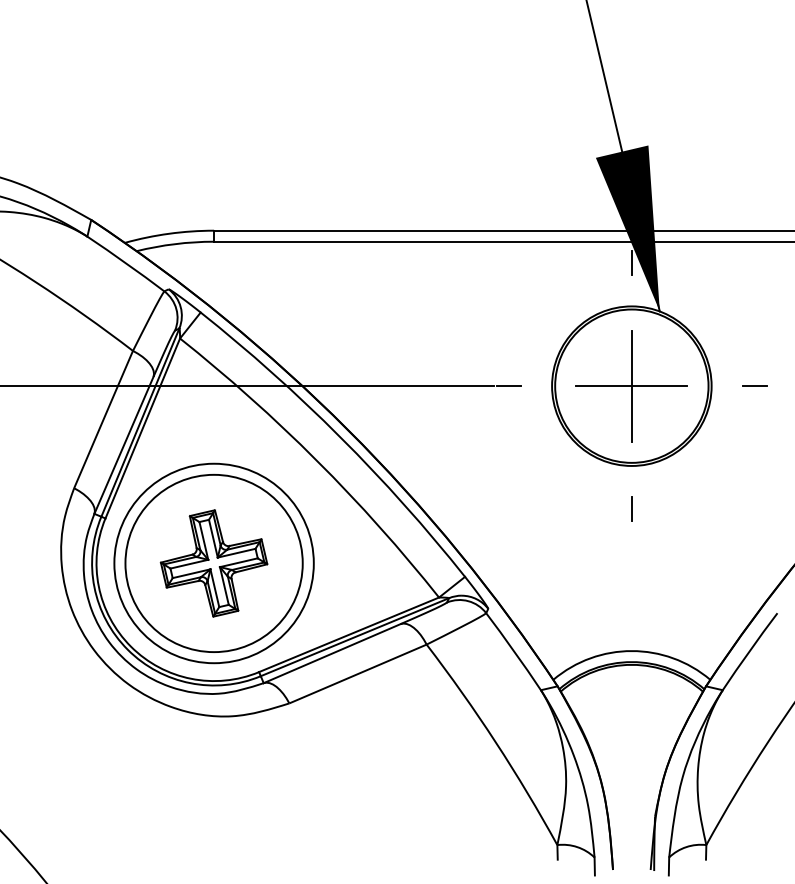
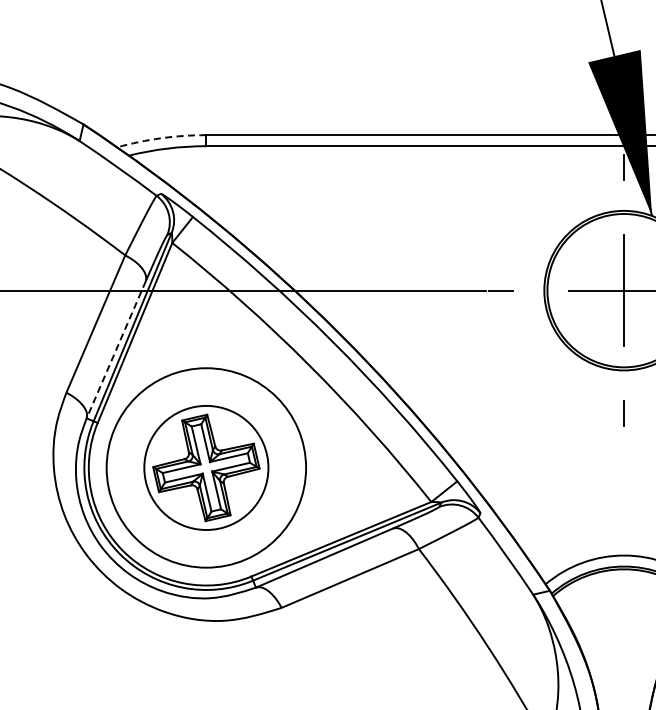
arc: (169, 233) -> (161, 137), solid -> dashed
line: (124, 445) -> (116, 349), solid -> dashed
circle: (213, 563) -> (205, 467), size x0.7

